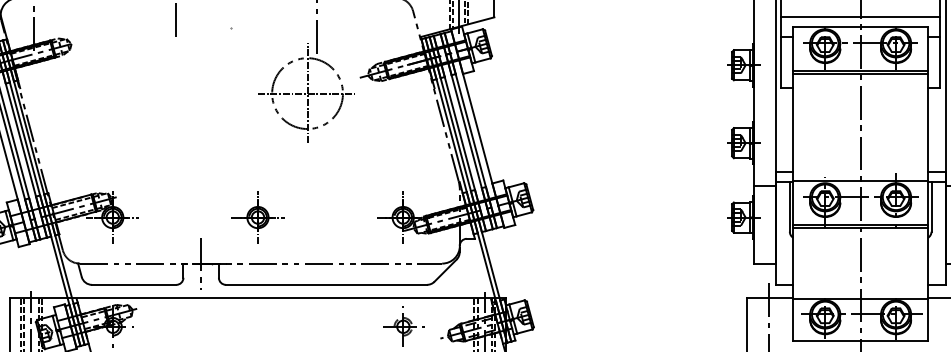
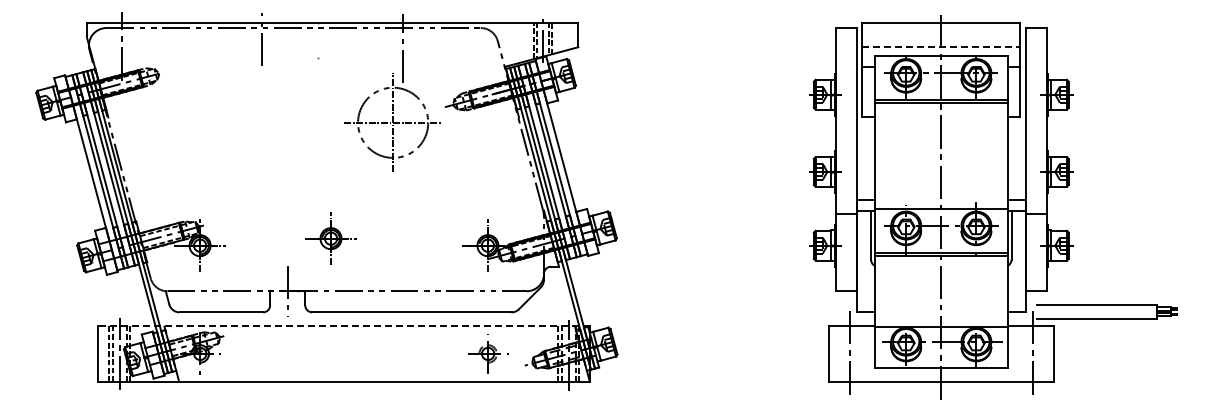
line: (860, 17) -> (941, 47), solid -> dashed
part: (257, 217) -> (330, 238), moved
line: (258, 298) -> (344, 325), solid -> dashed

